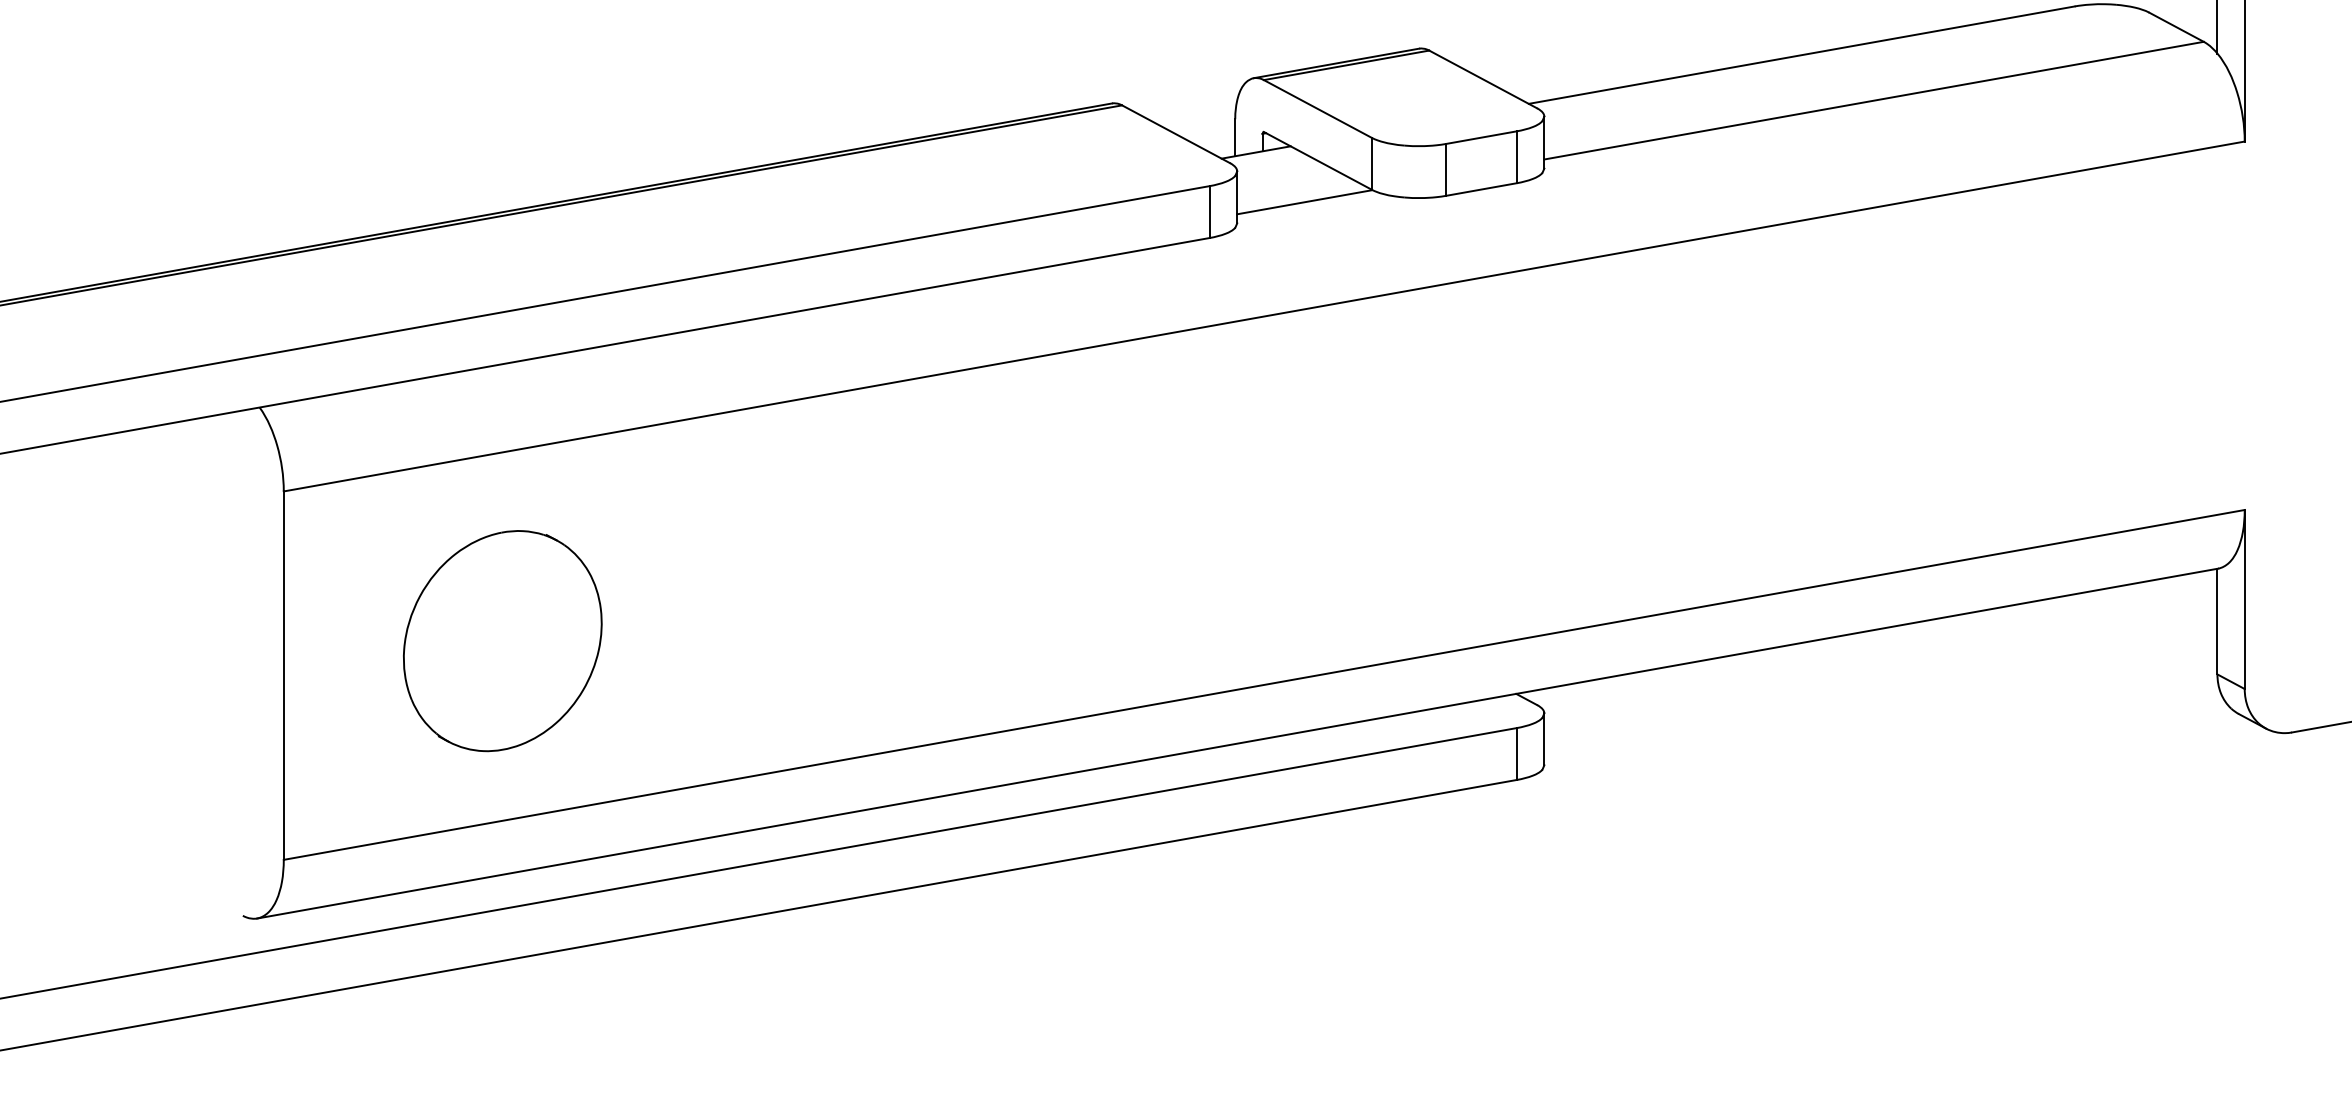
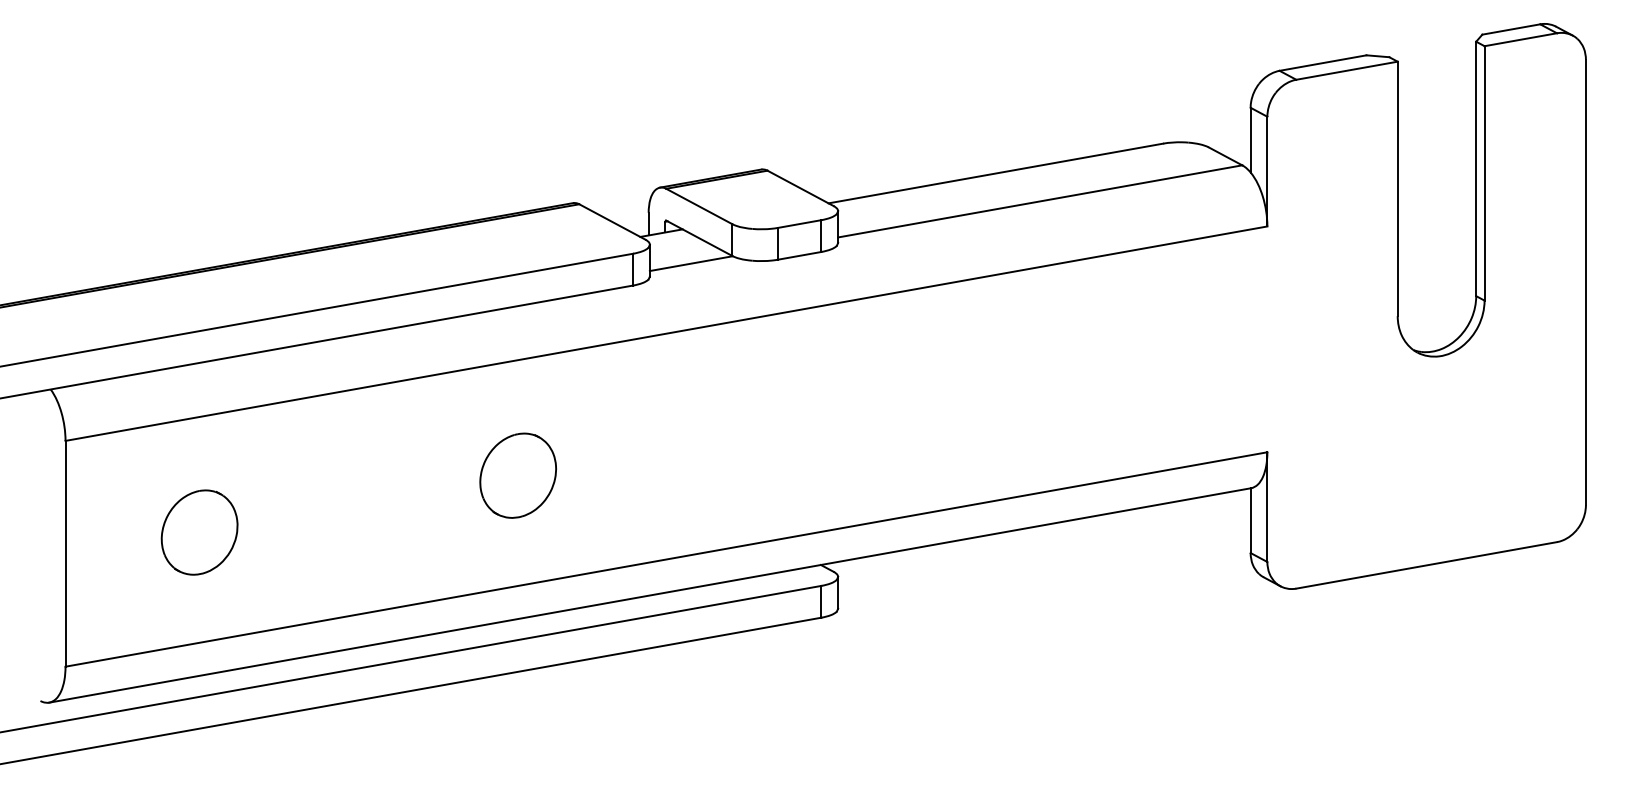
part: (1021, 547) -> (517, 475), added
part: (502, 640) -> (199, 532), size x0.62

